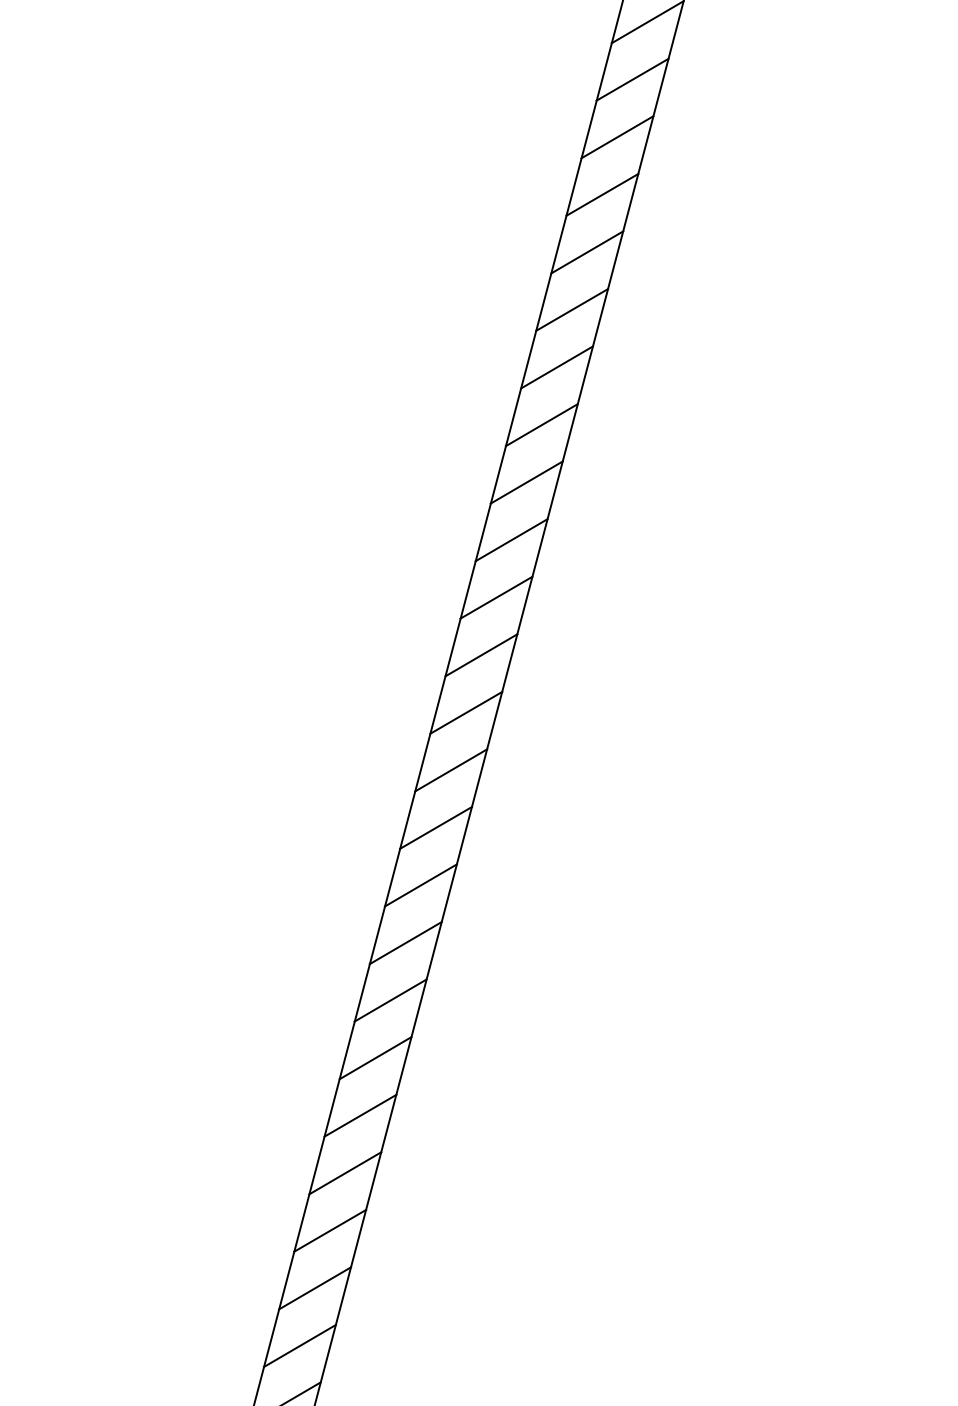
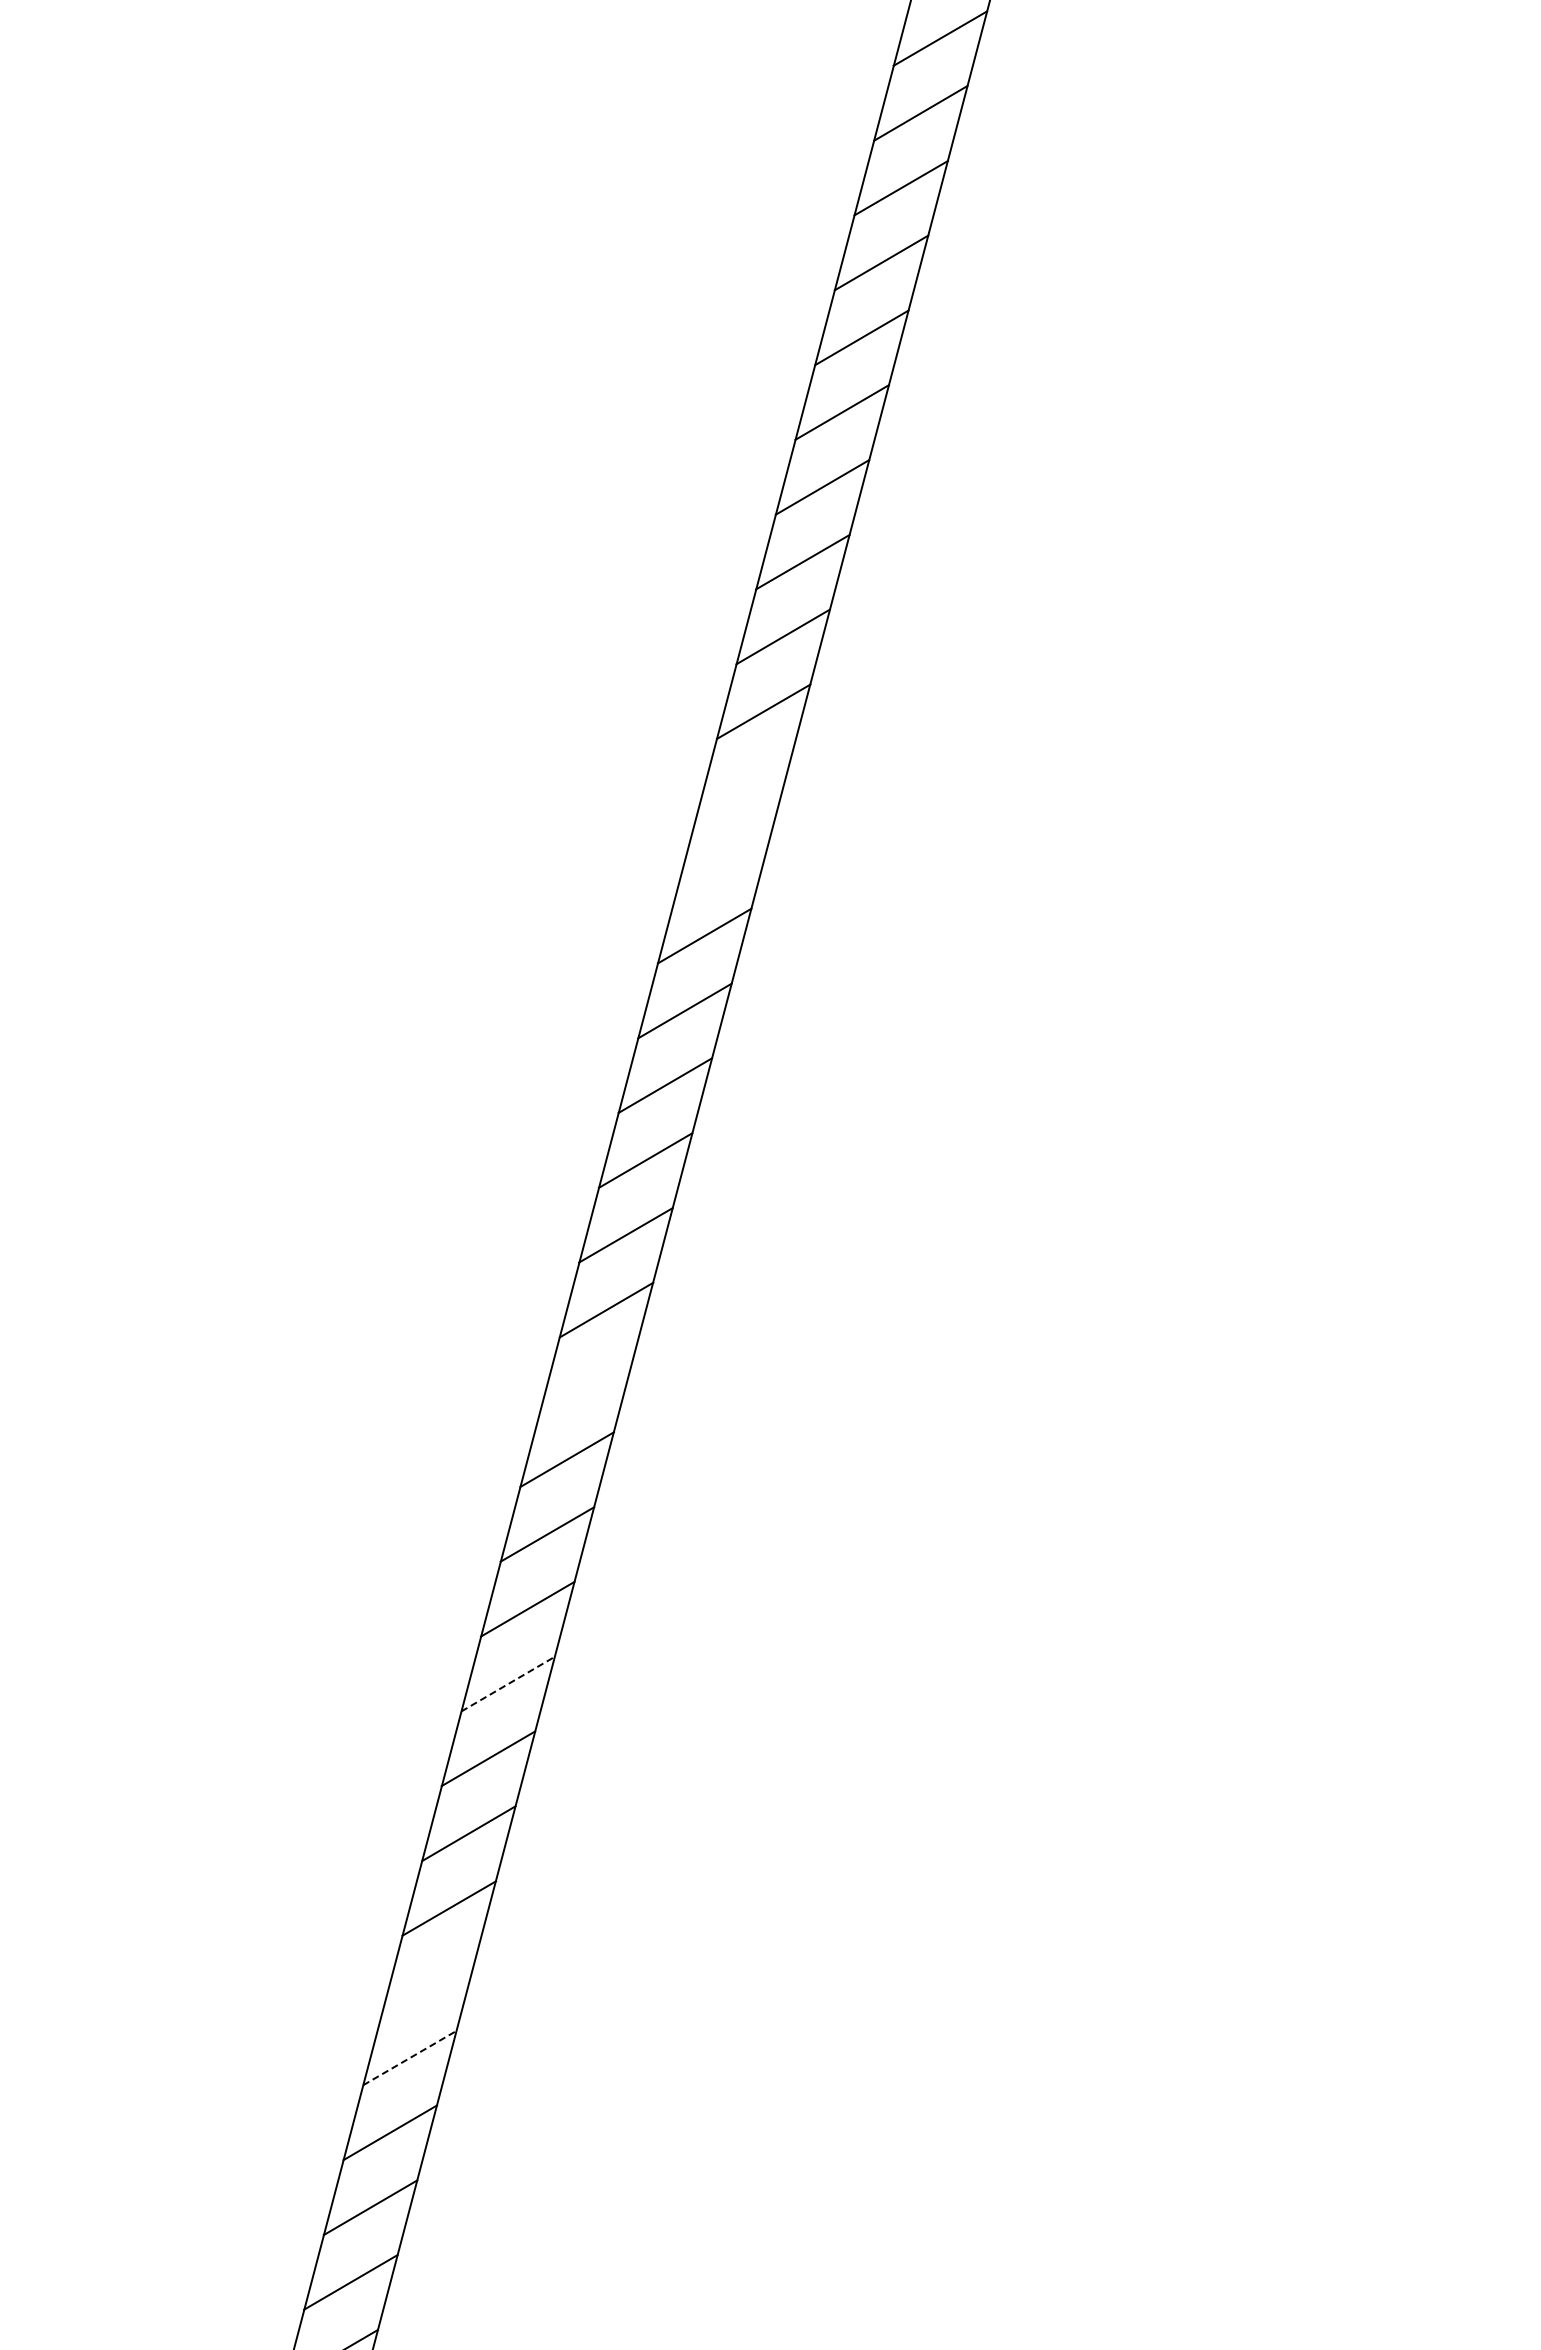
line: (586, 252) -> (743, 786), removed
line: (572, 310) -> (724, 861), removed
line: (466, 712) -> (586, 1384), removed
line: (406, 942) -> (508, 1683), solid -> dashed
line: (345, 1172) -> (429, 1982), removed
line: (330, 1230) -> (410, 2057), solid -> dashed

